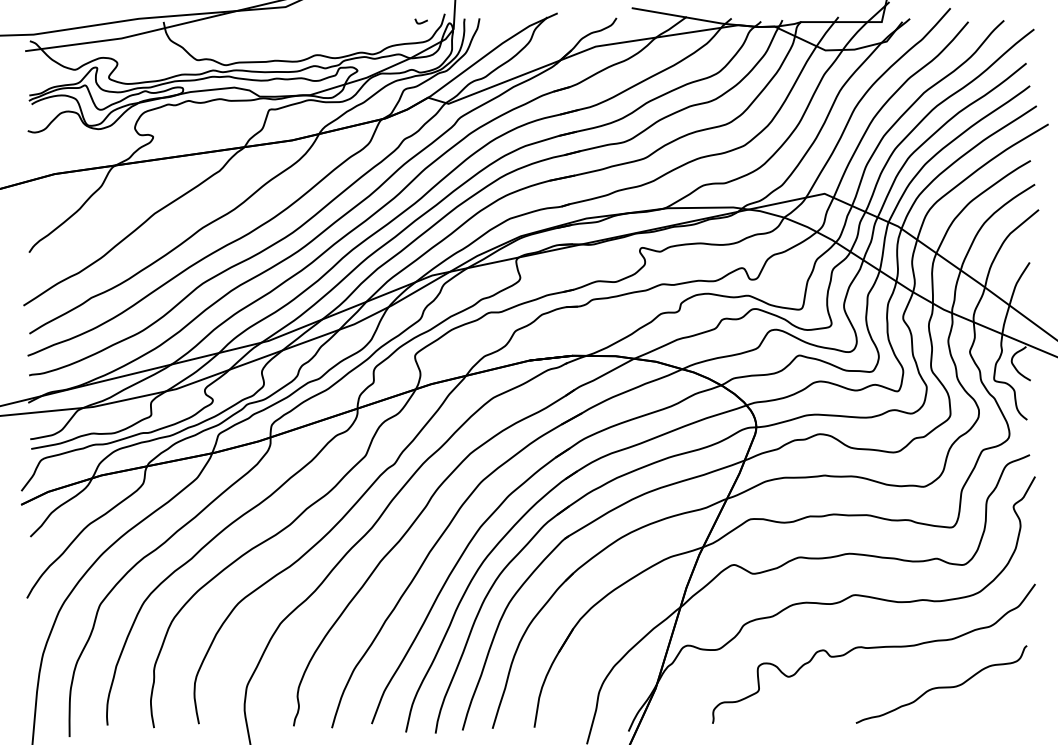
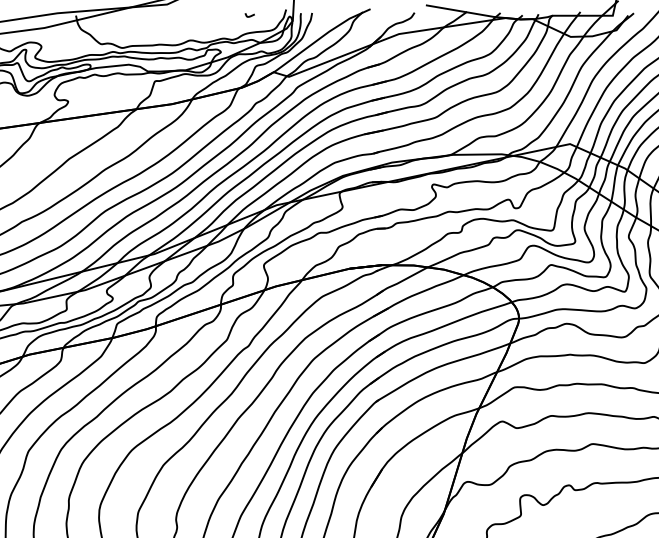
curve: (420, 22) -> (249, 16), moved

